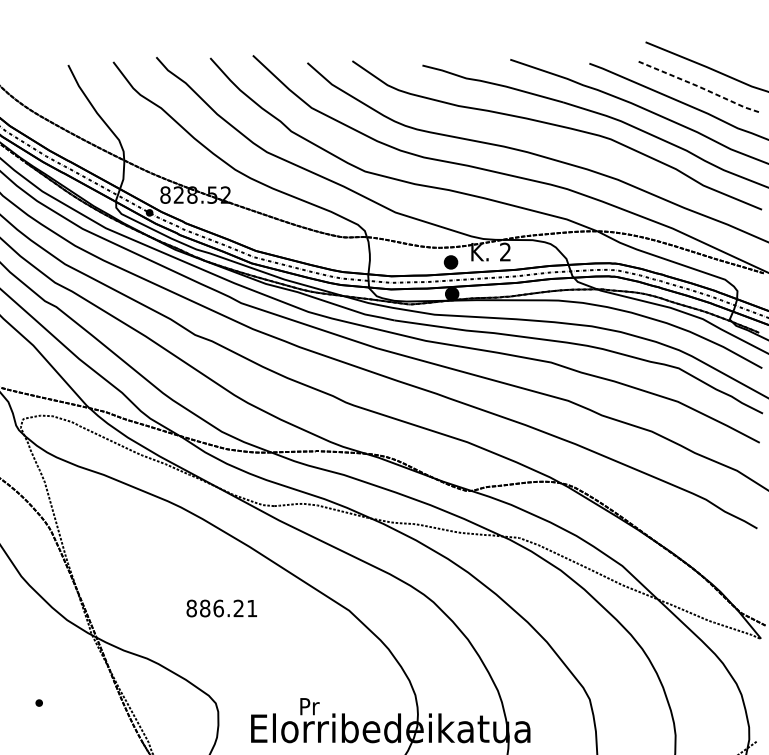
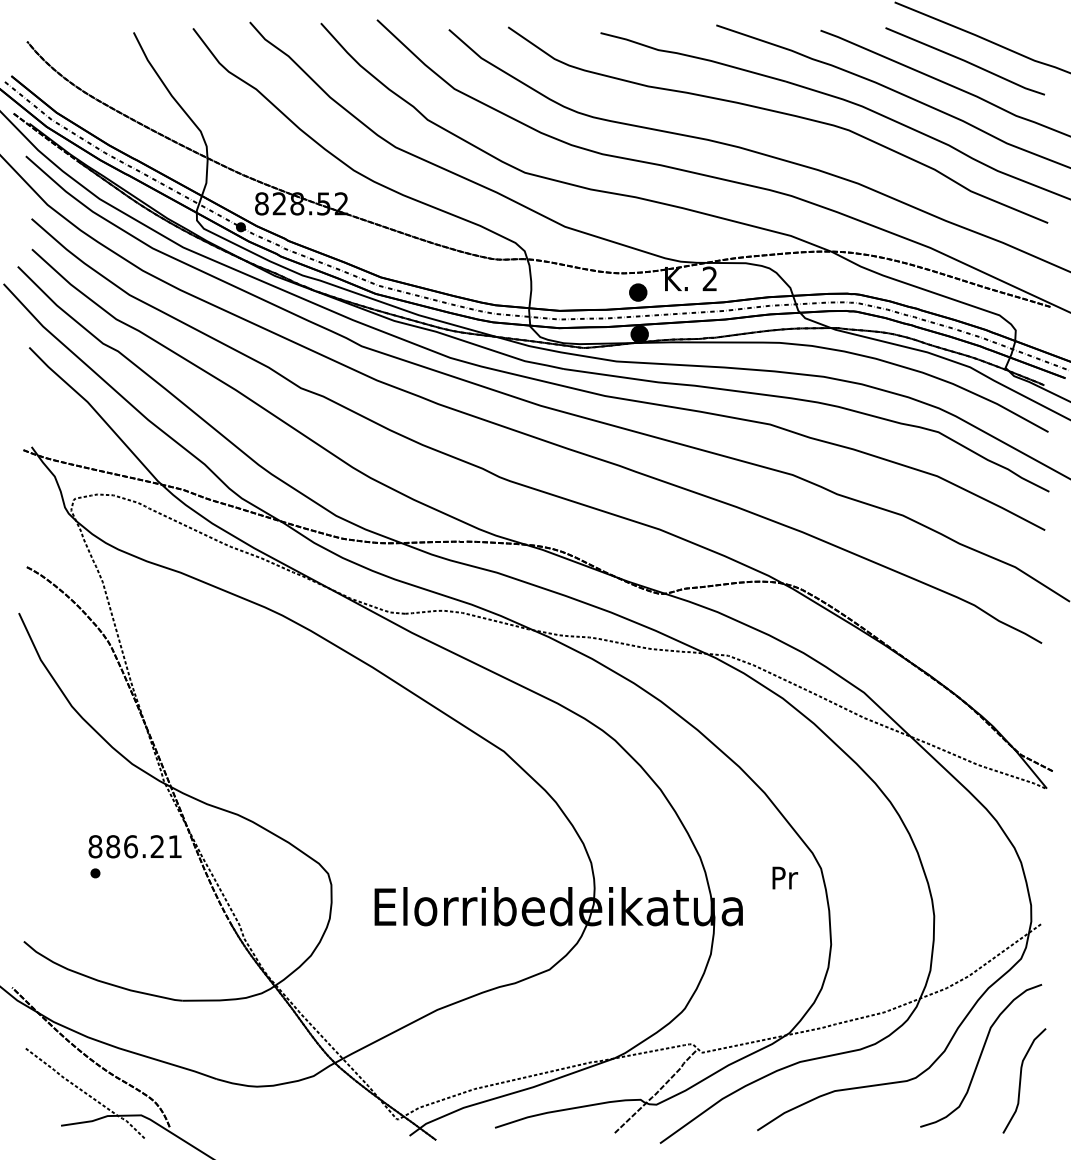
line: (700, 87) -> (966, 61), dashed -> solid
text: (221, 608) -> (134, 846), moved
text: (310, 706) -> (785, 877), moved

